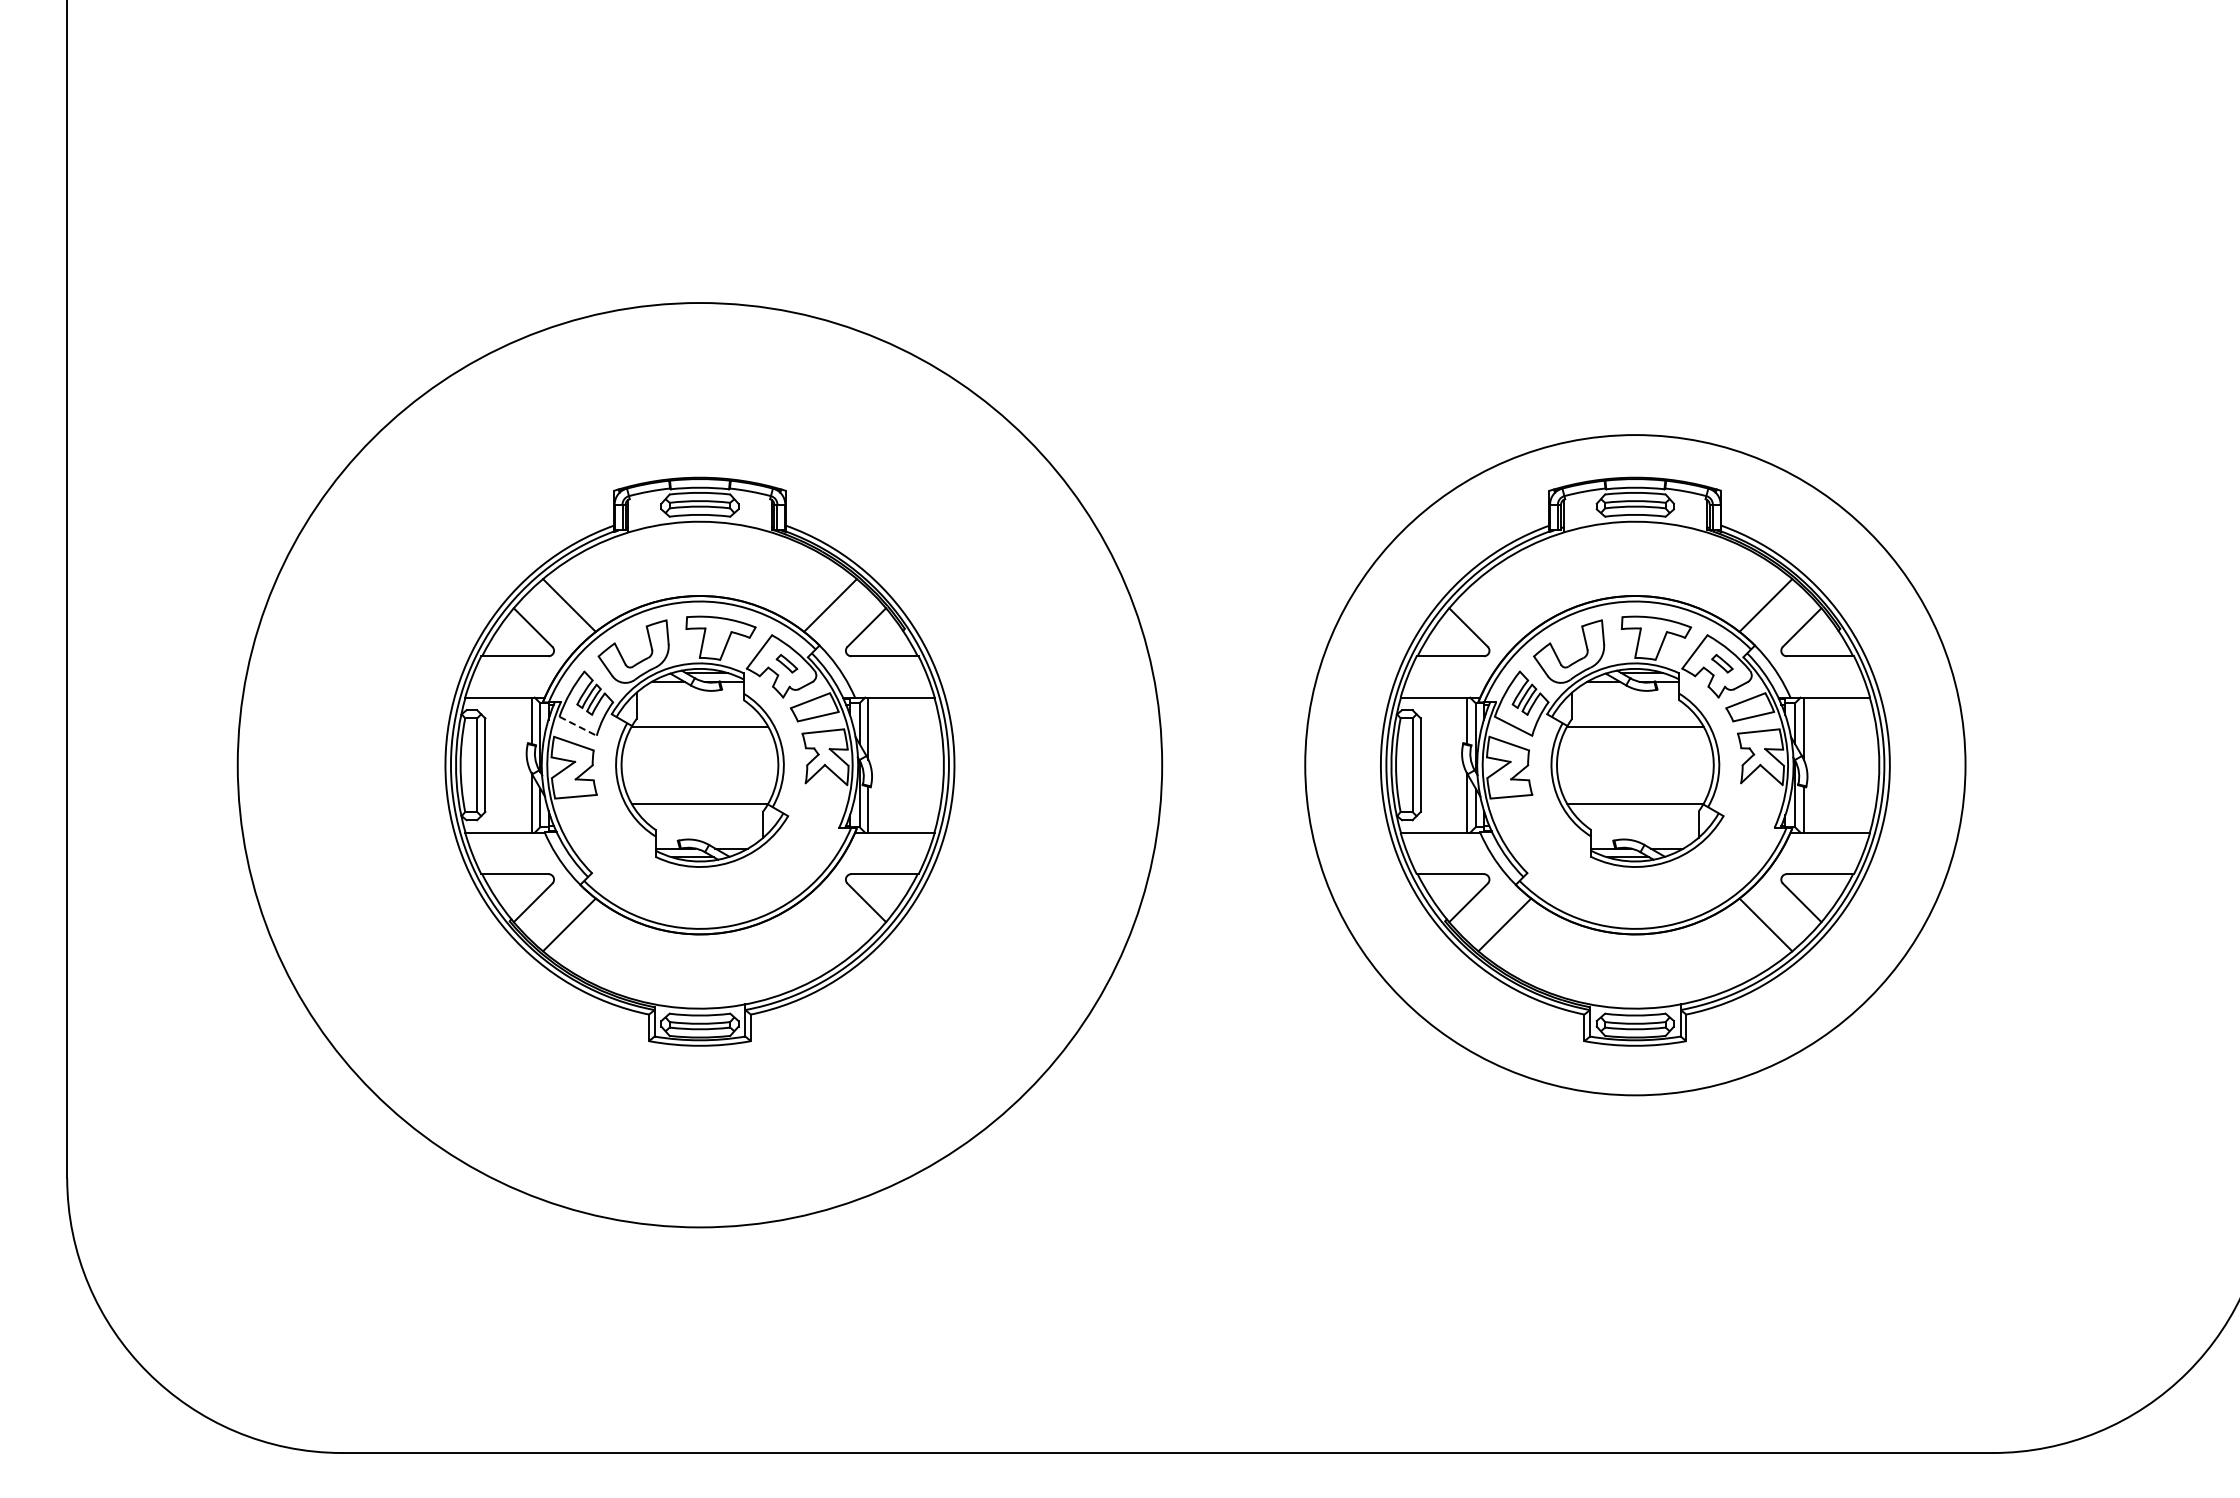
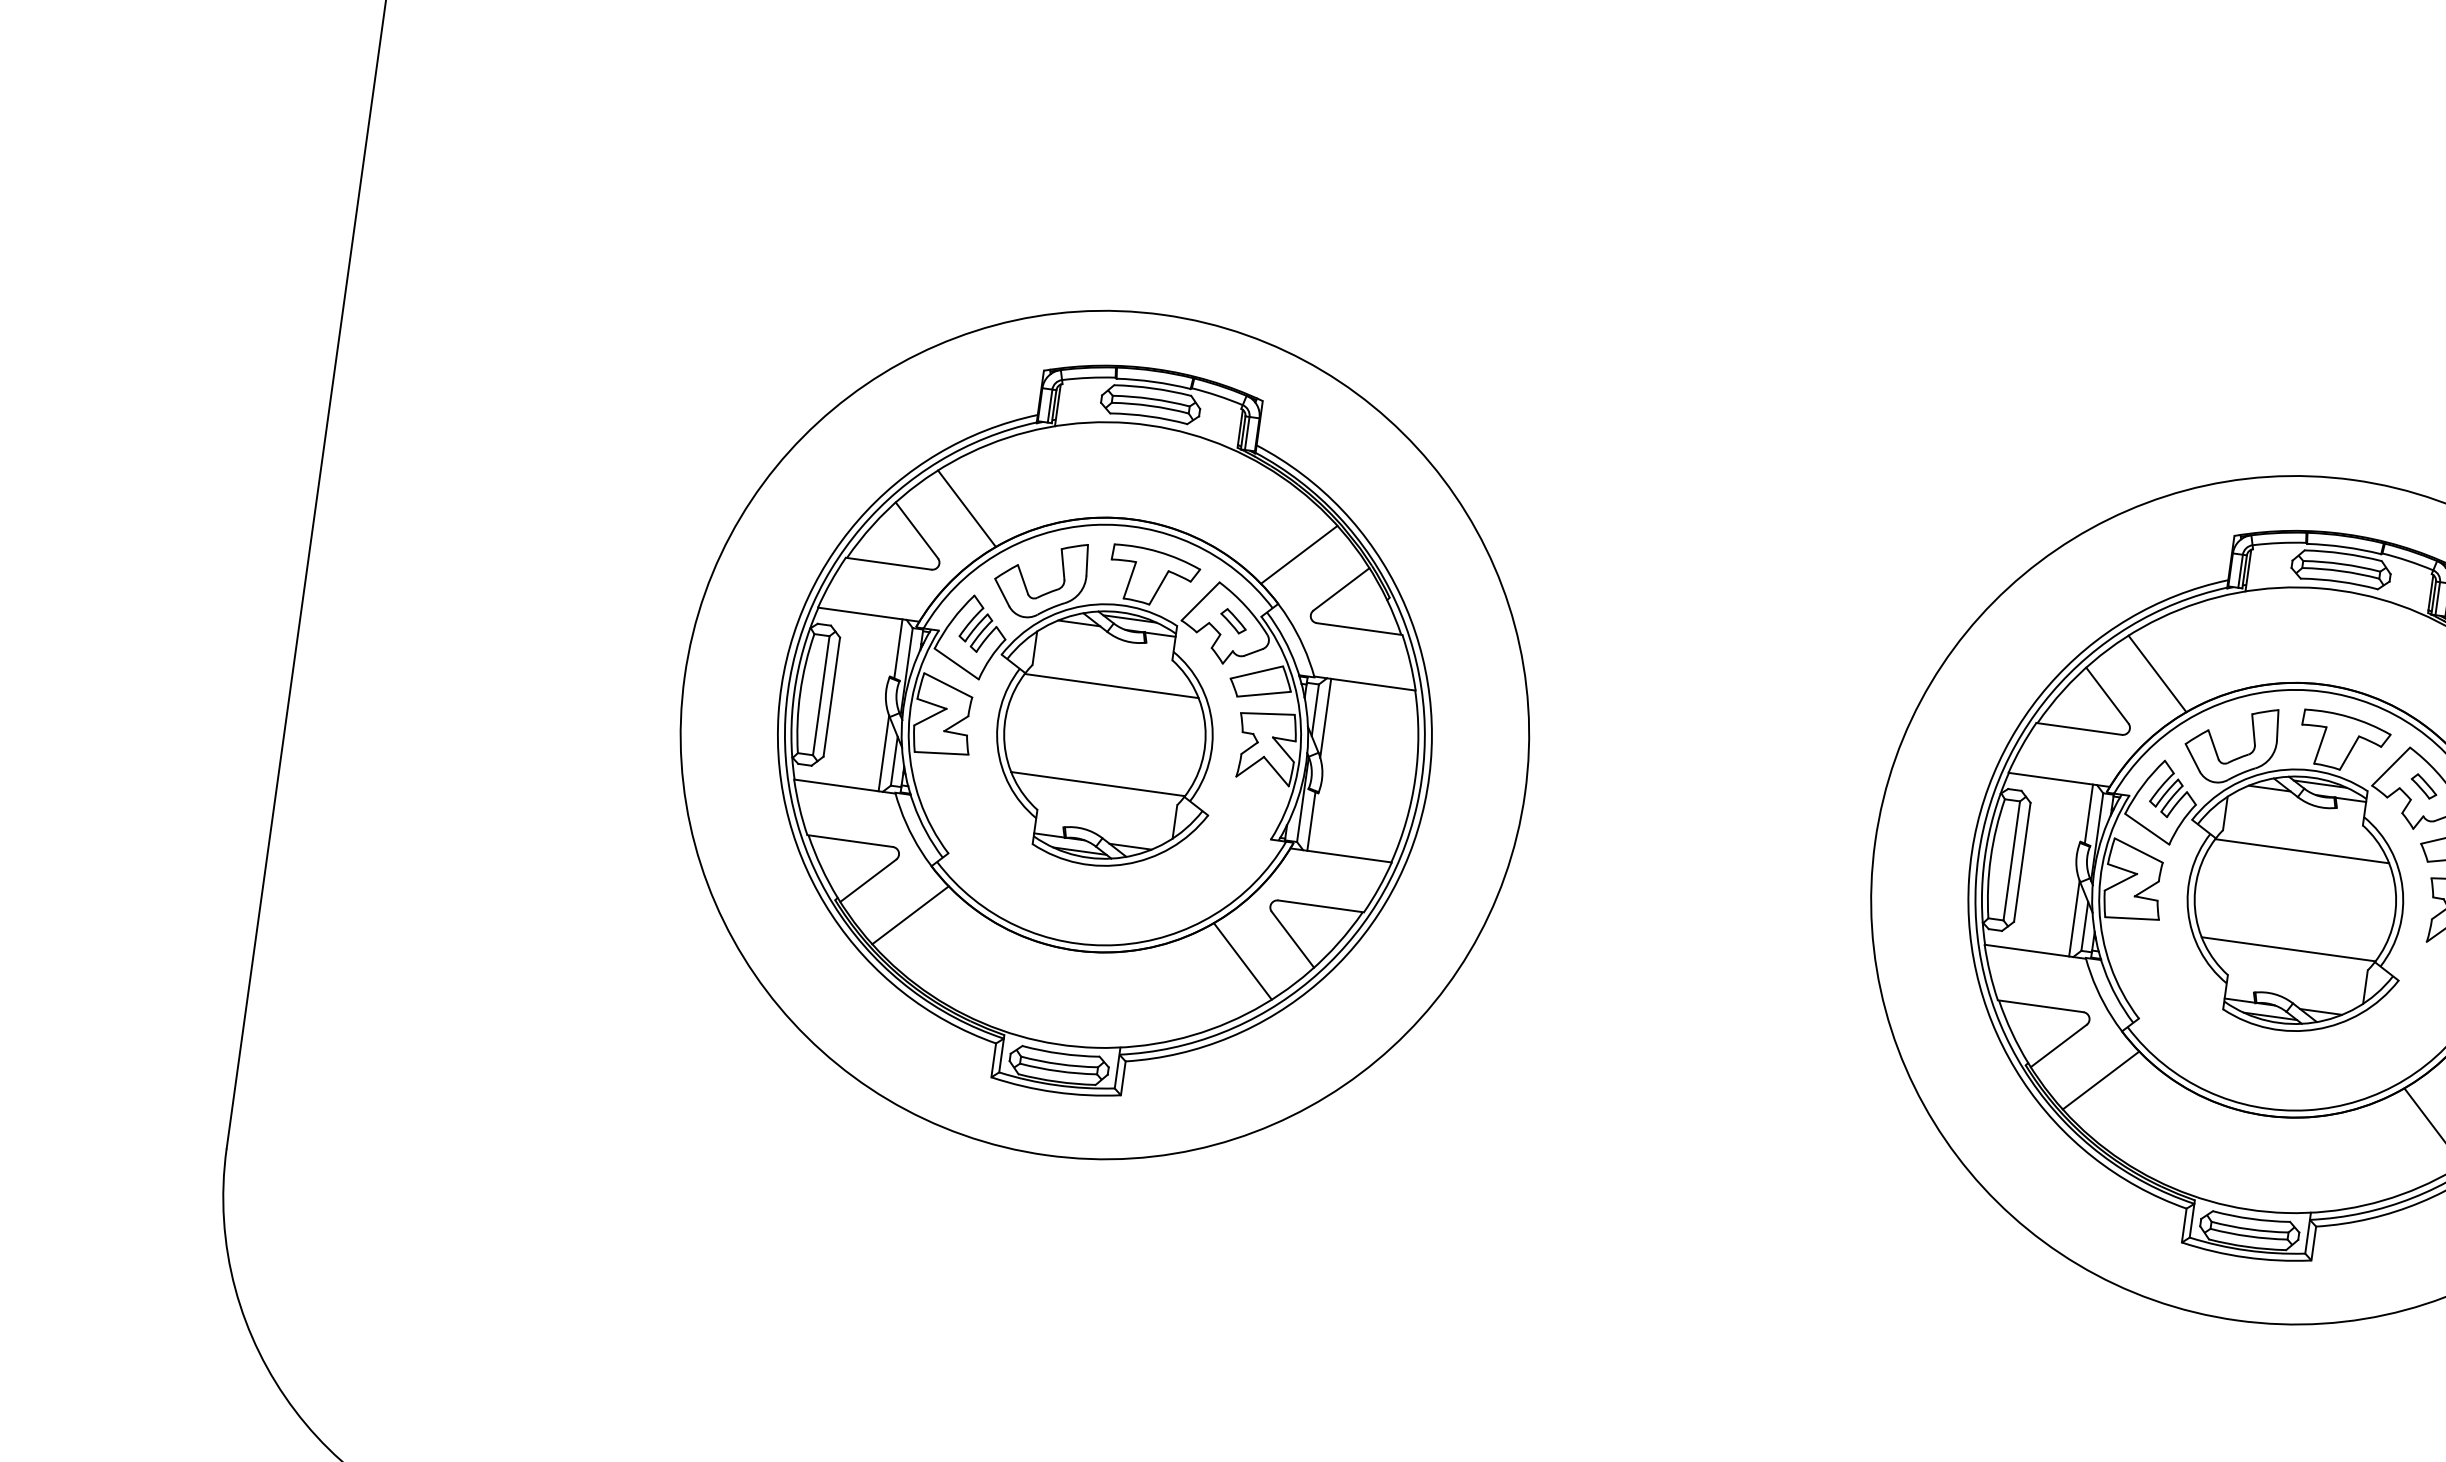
line: (1504, 605) -> (2157, 673), added
line: (578, 726) -> (957, 664), dashed -> solid
circle: (699, 765) -> (1104, 735), size x0.71
line: (830, 924) -> (1242, 960), added

